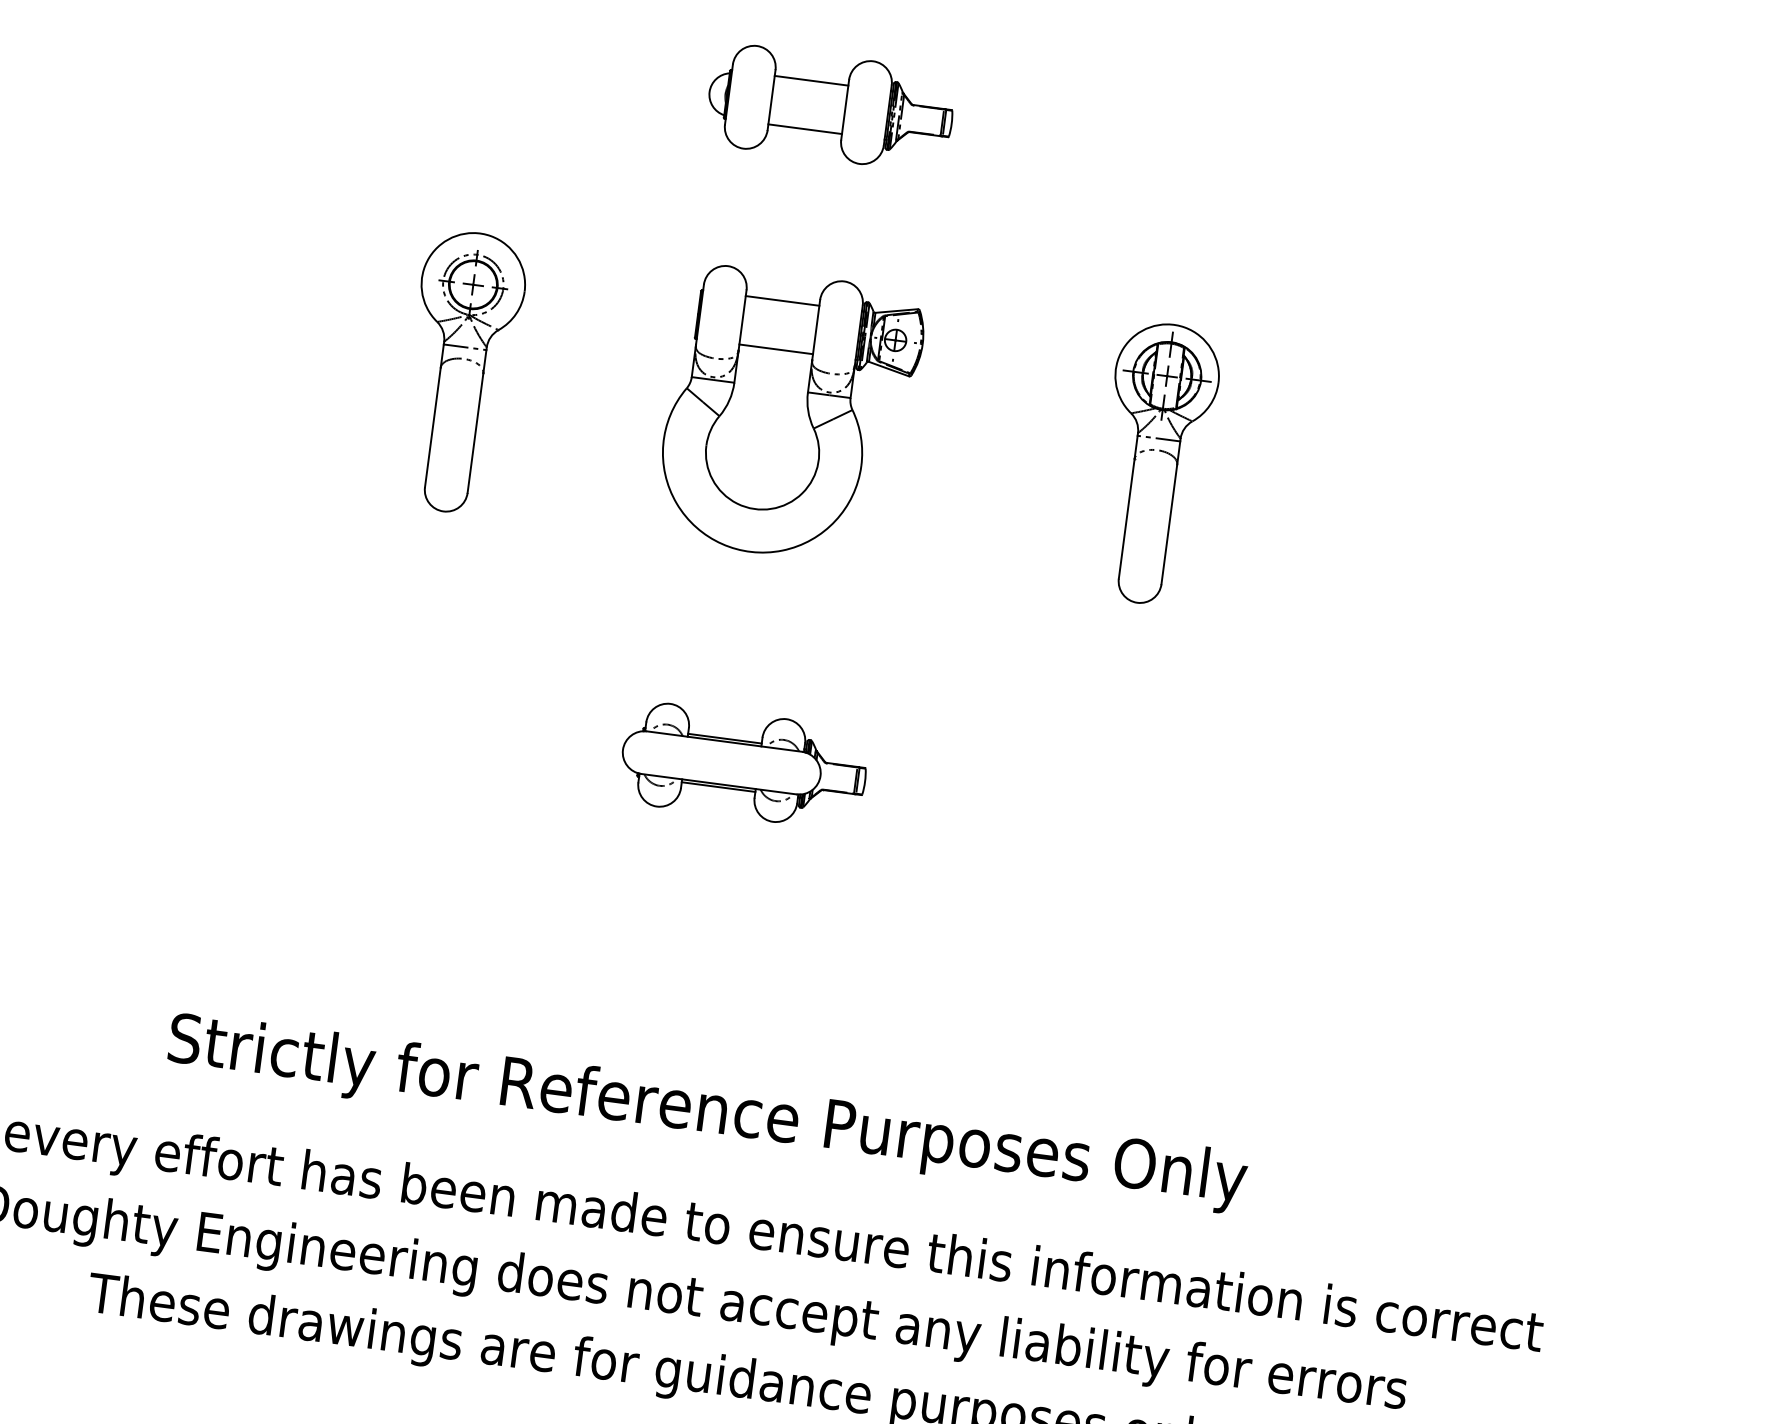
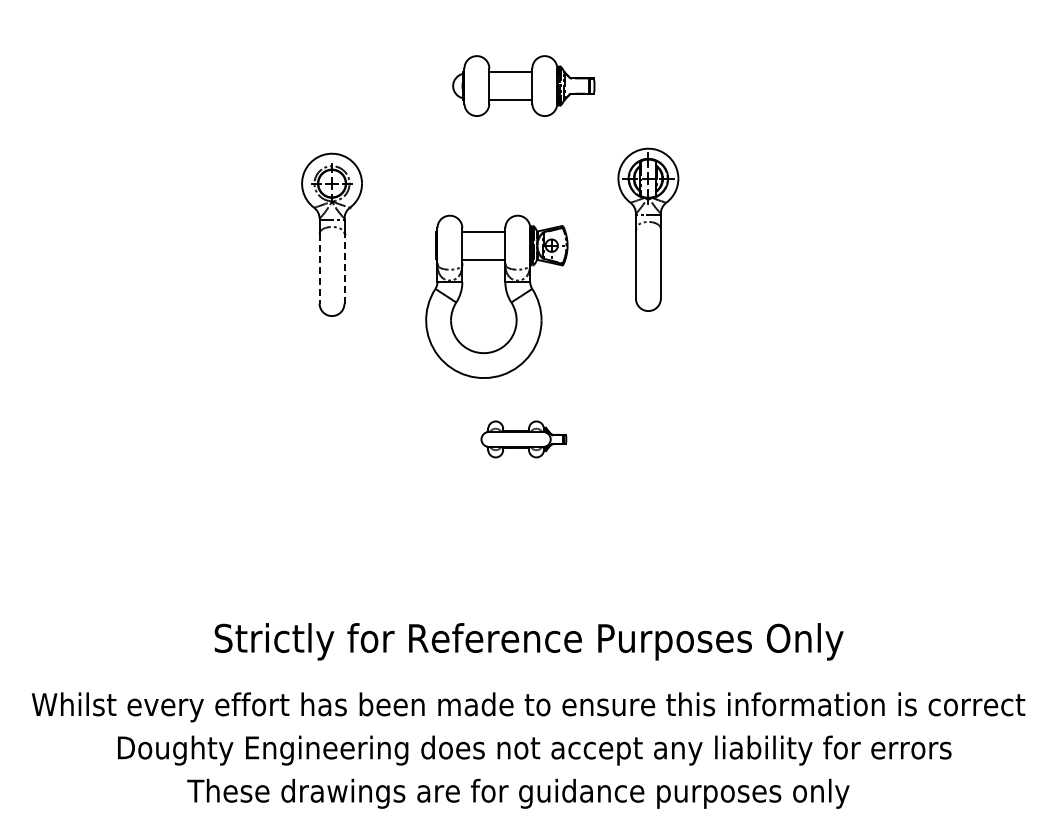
part: (830, 106) -> (523, 85), moved
part: (789, 414) -> (496, 296), moved
line: (432, 427) -> (319, 268), solid -> dashed
line: (475, 432) -> (344, 268), solid -> dashed
part: (1155, 463) -> (648, 229), moved
part: (743, 765) -> (523, 439), size x0.6

